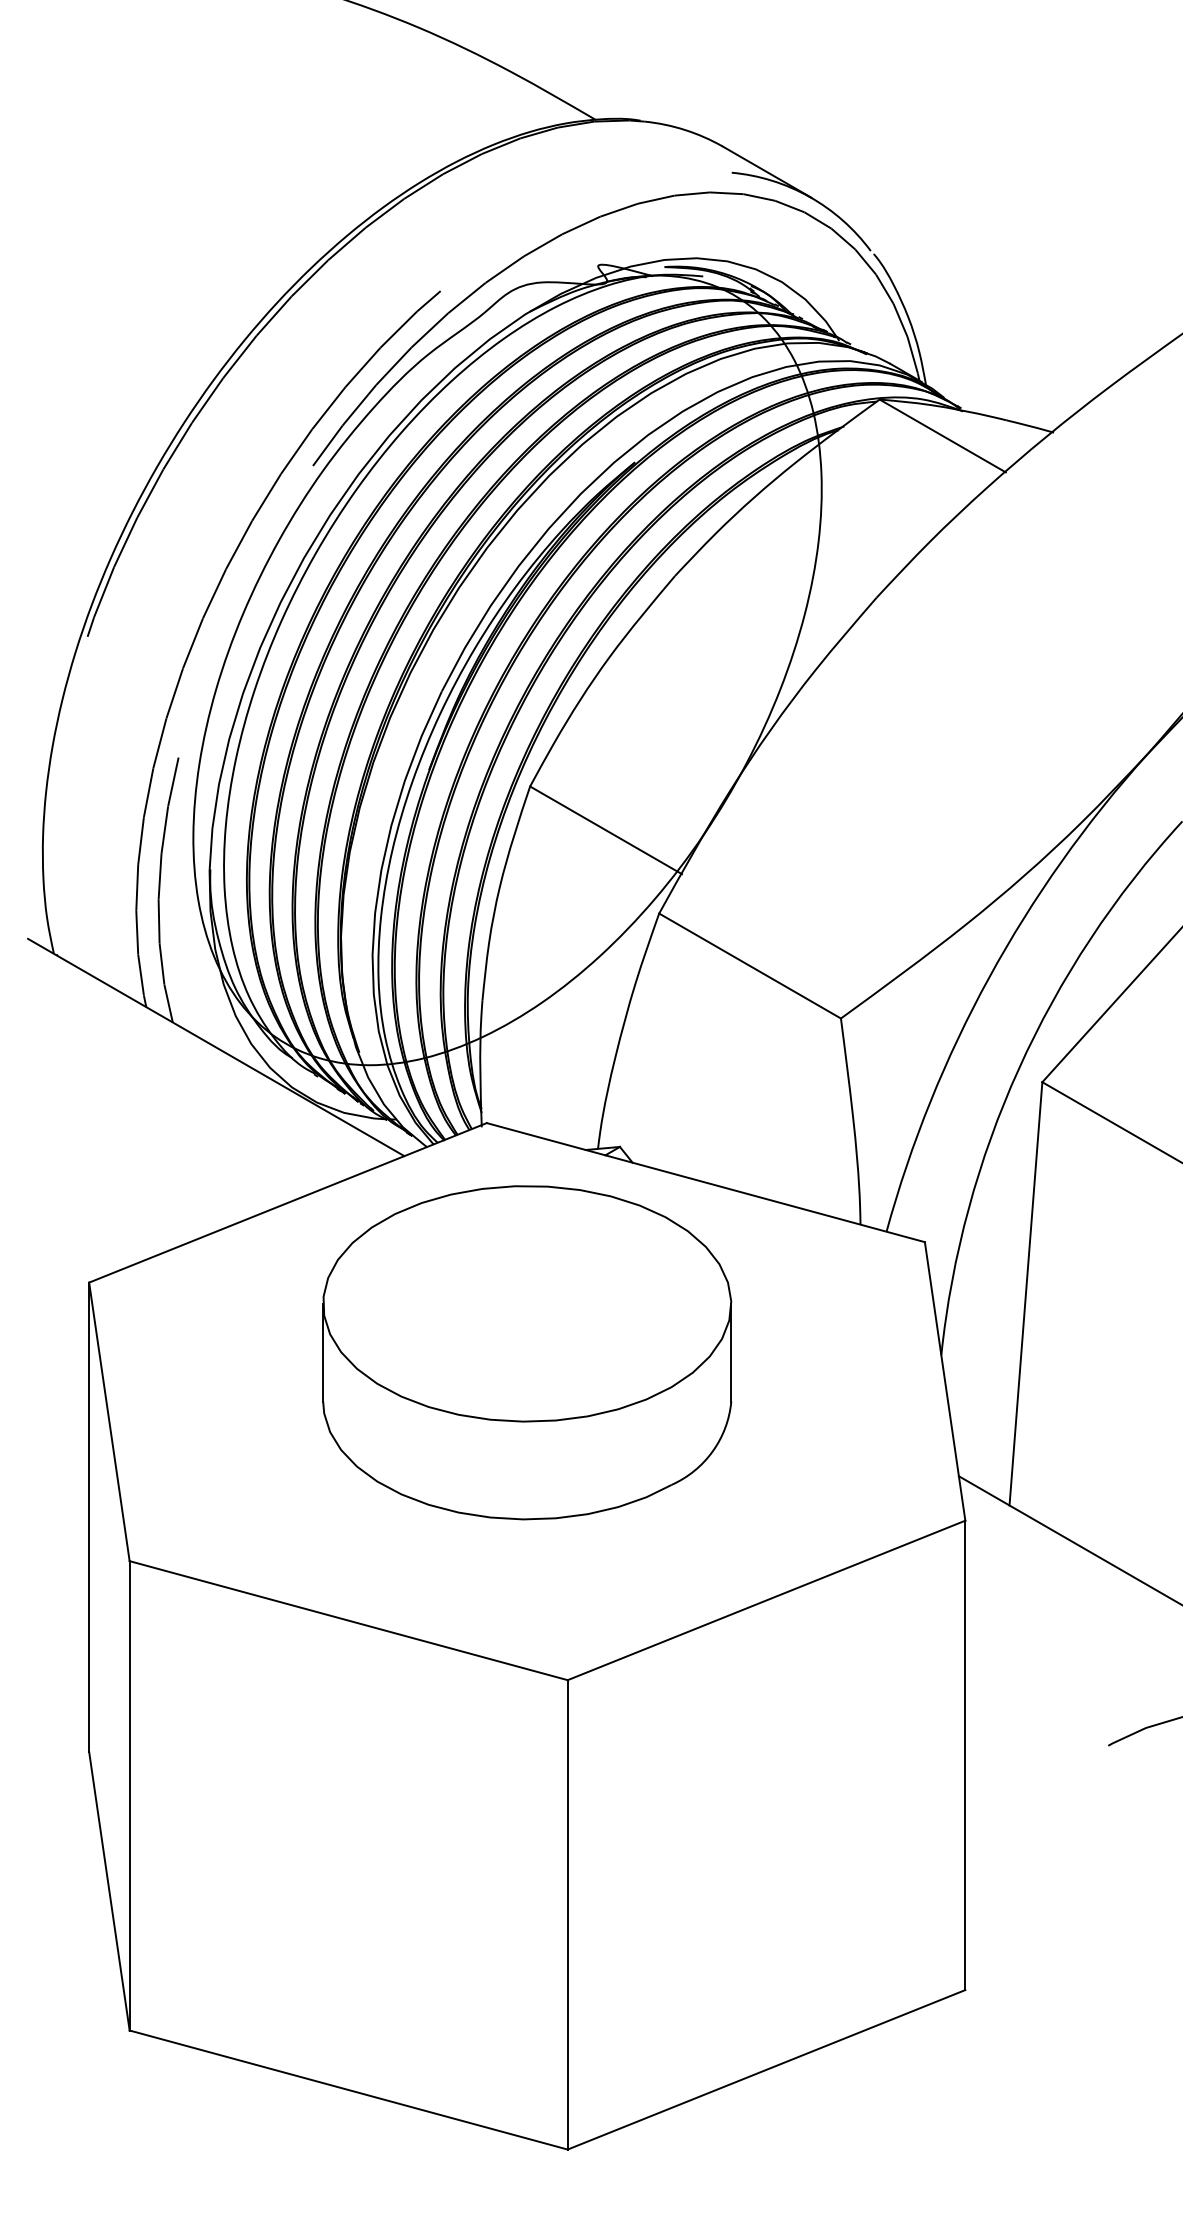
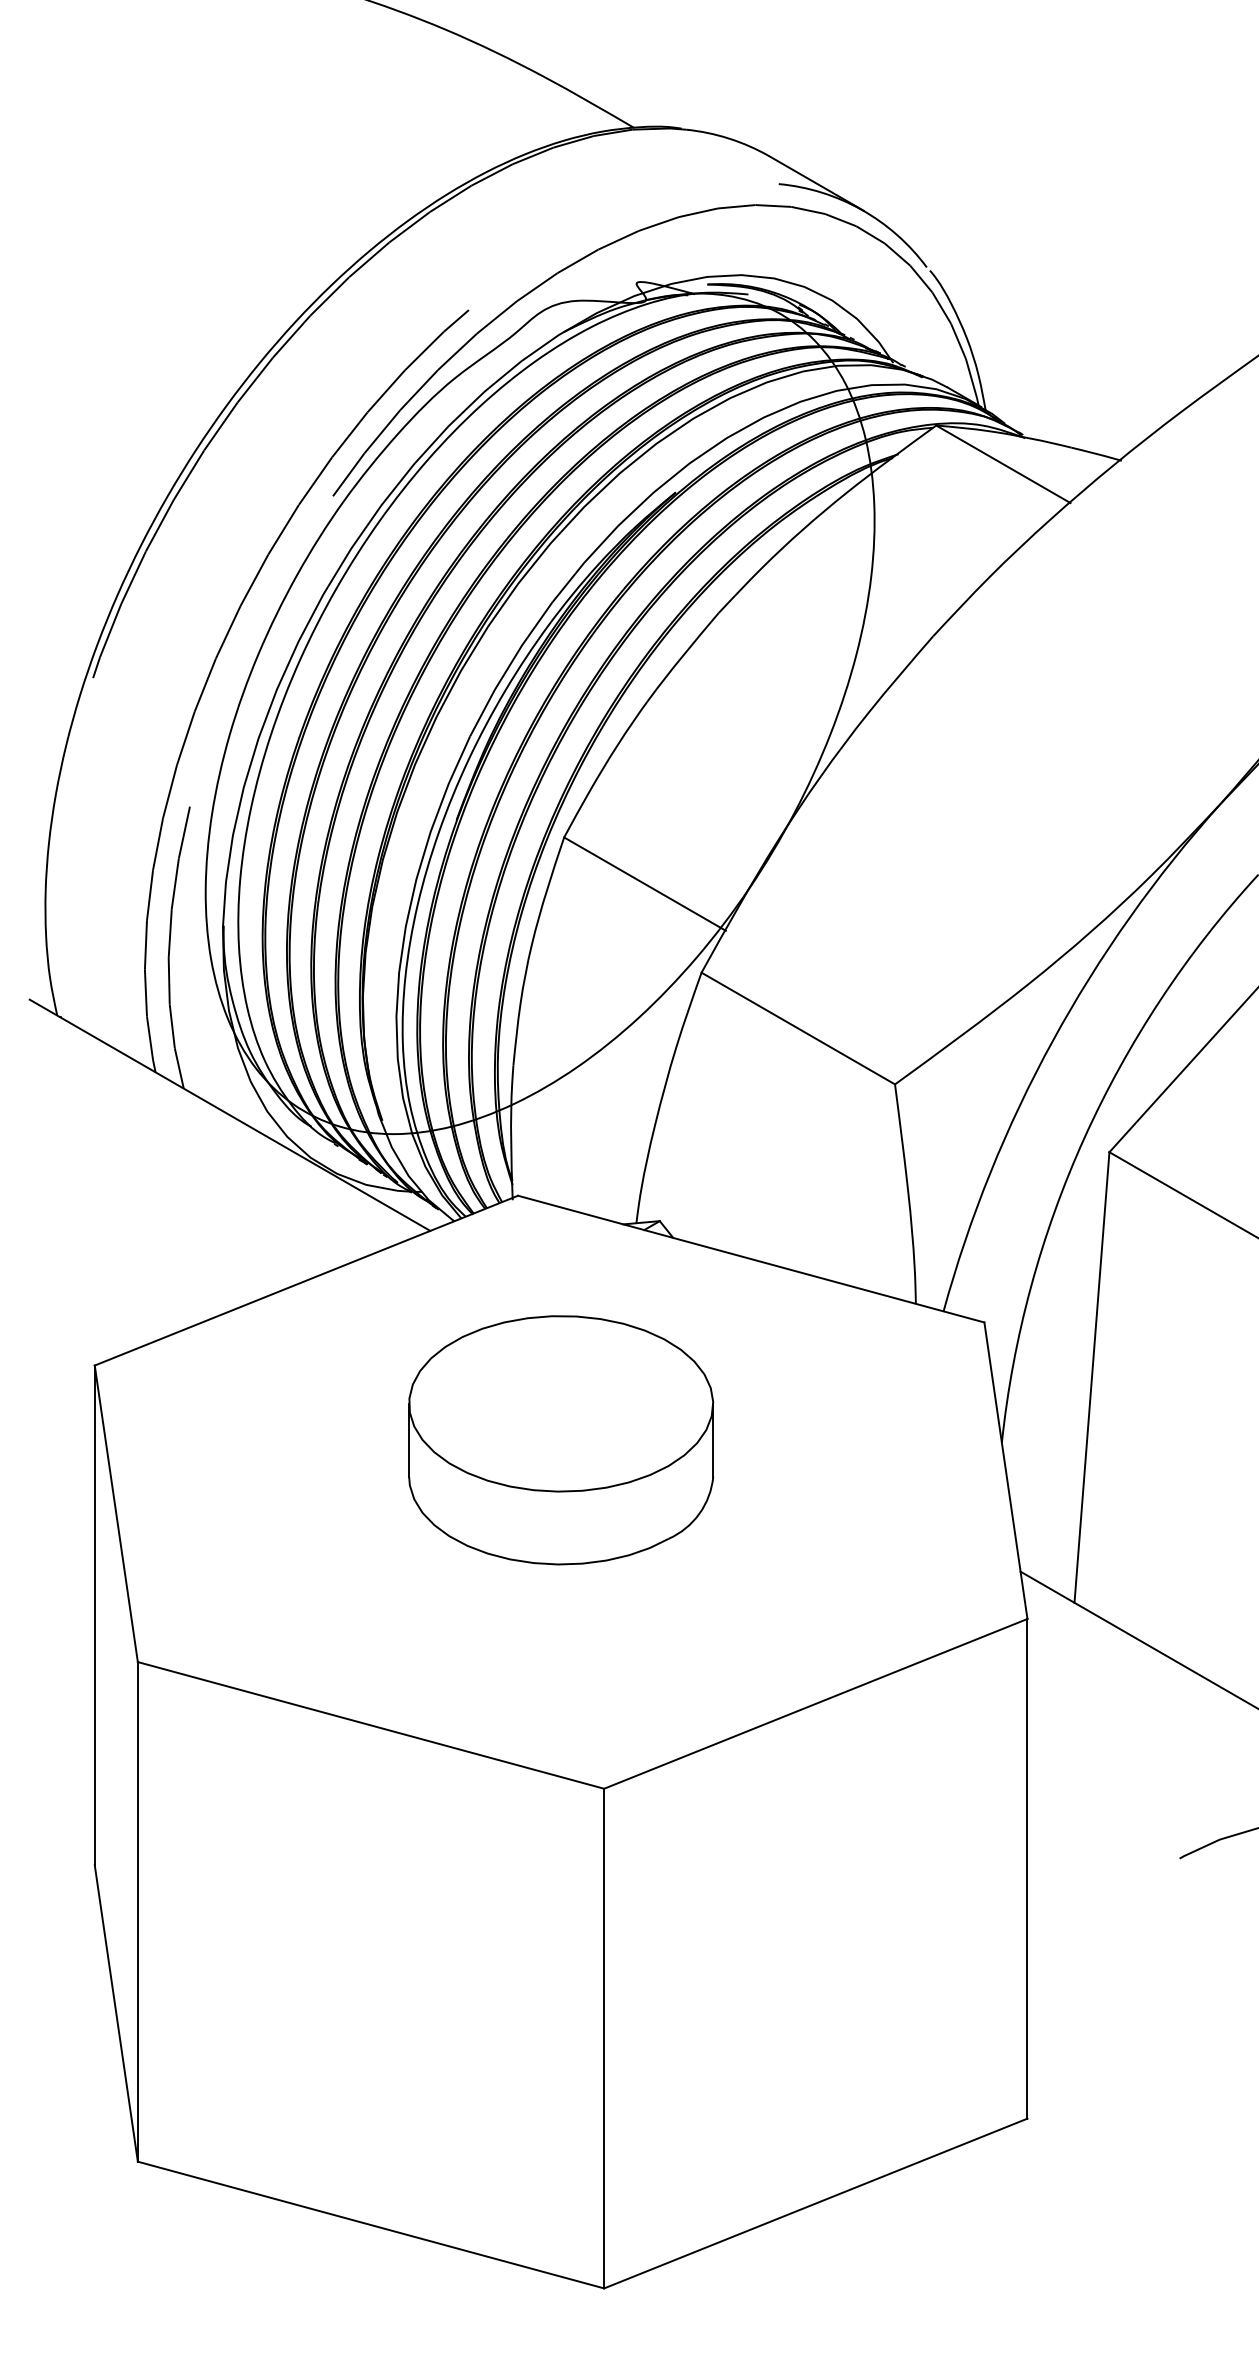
part: (527, 1352) -> (561, 1439), size x0.7

